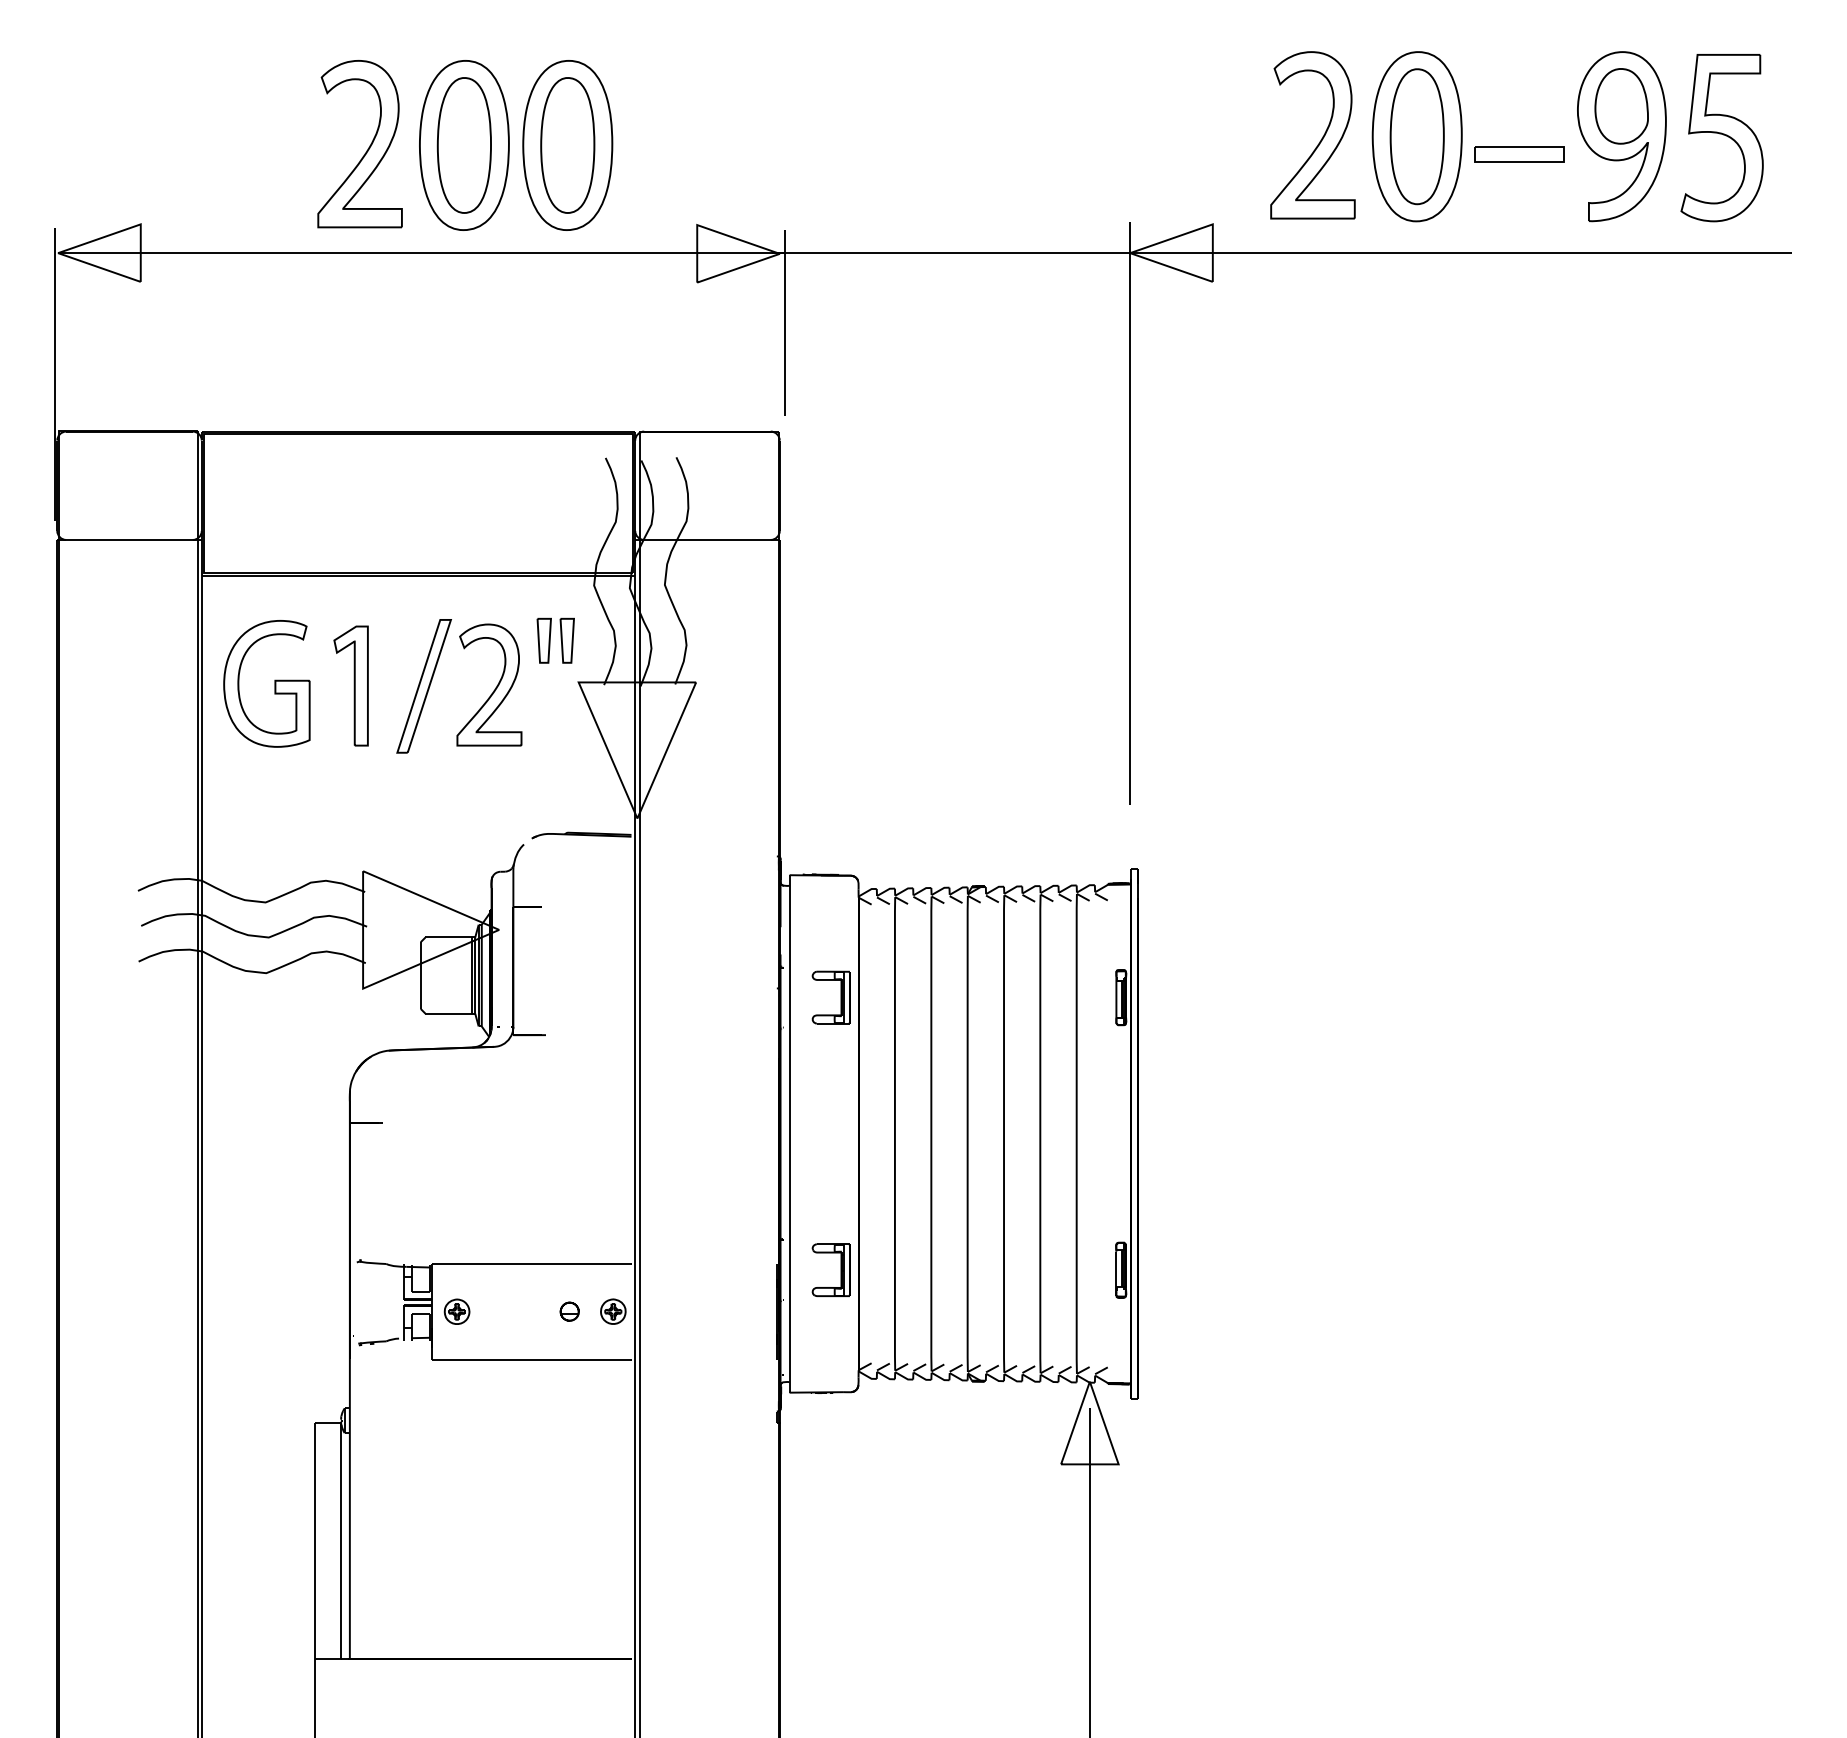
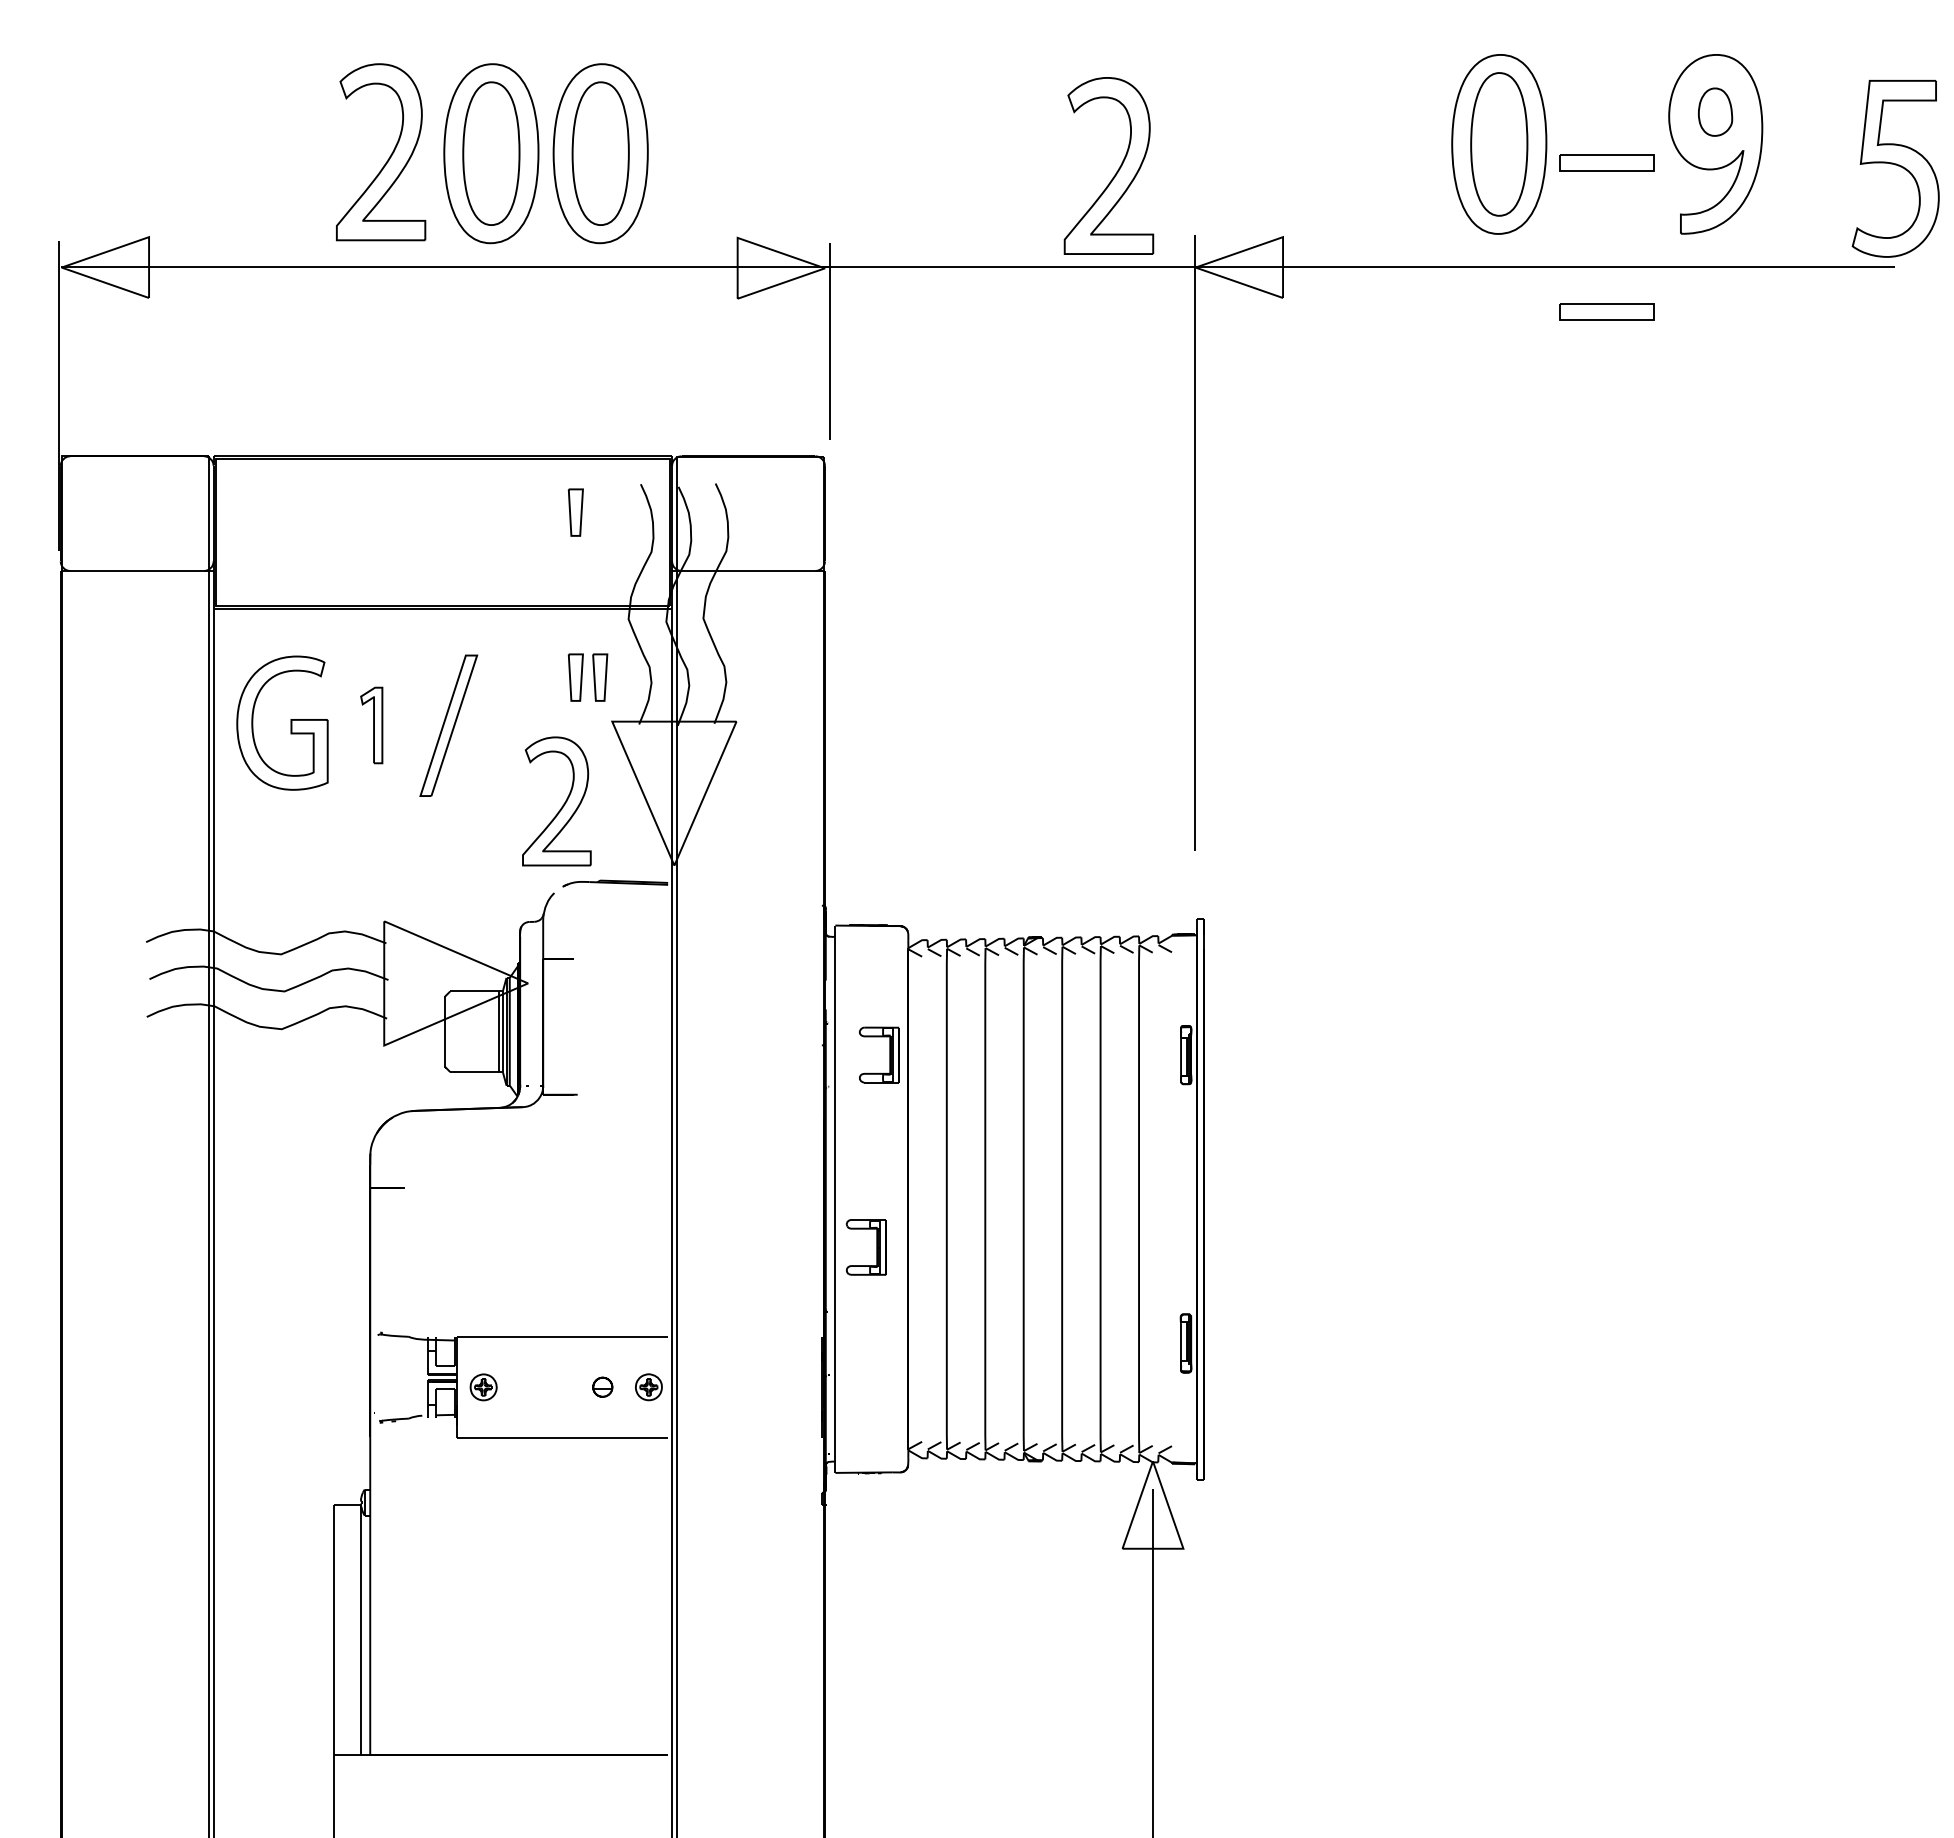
part: (1621, 105) -> (1715, 111), size x0.6
part: (1721, 137) -> (1895, 168), moved
part: (1320, 140) -> (1116, 171), moved
part: (1518, 294) -> (1606, 311), added
part: (543, 484) -> (575, 512), added
part: (351, 686) -> (371, 725), size x0.6
part: (493, 689) -> (561, 806), moved
part: (840, 1270) -> (876, 1247), moved

